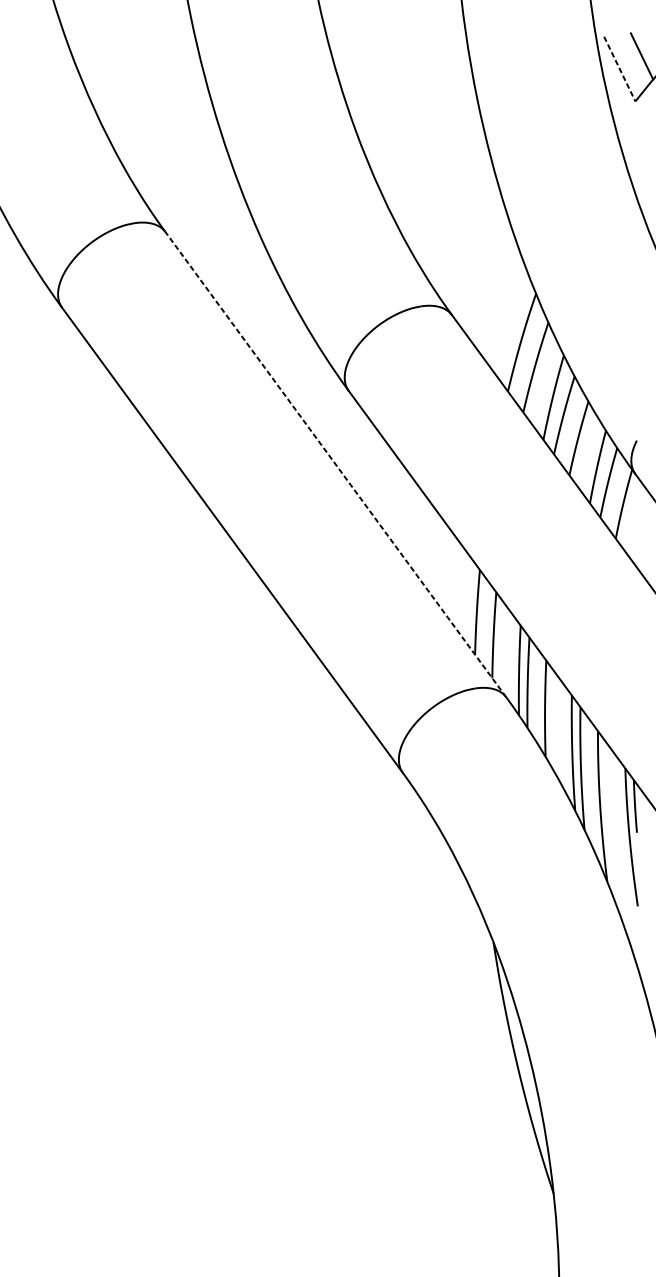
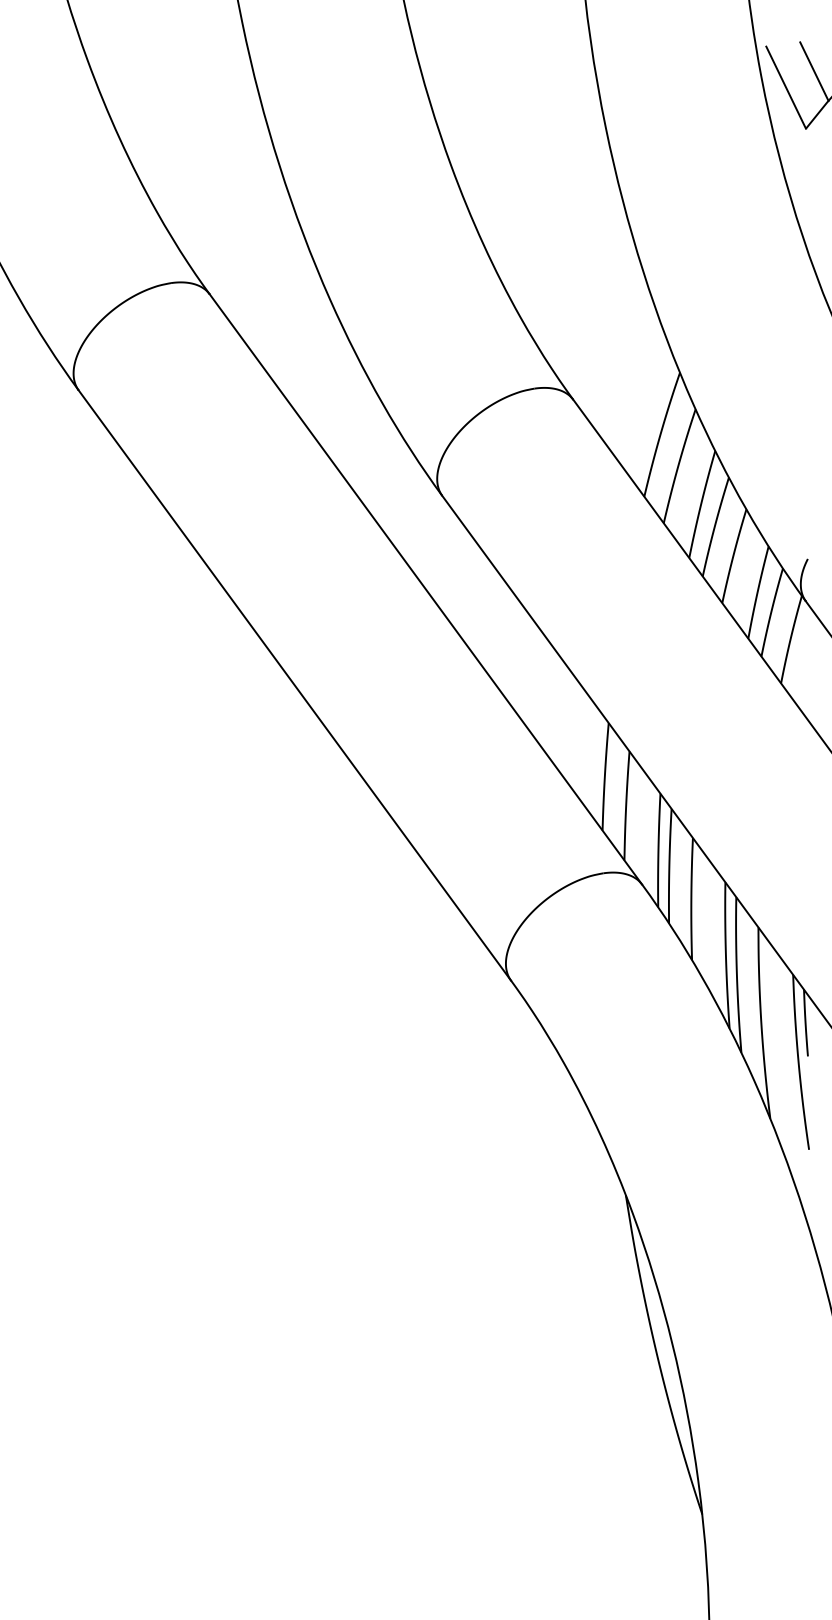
line: (620, 68) -> (786, 87), dashed -> solid
line: (335, 464) -> (425, 589), dashed -> solid

